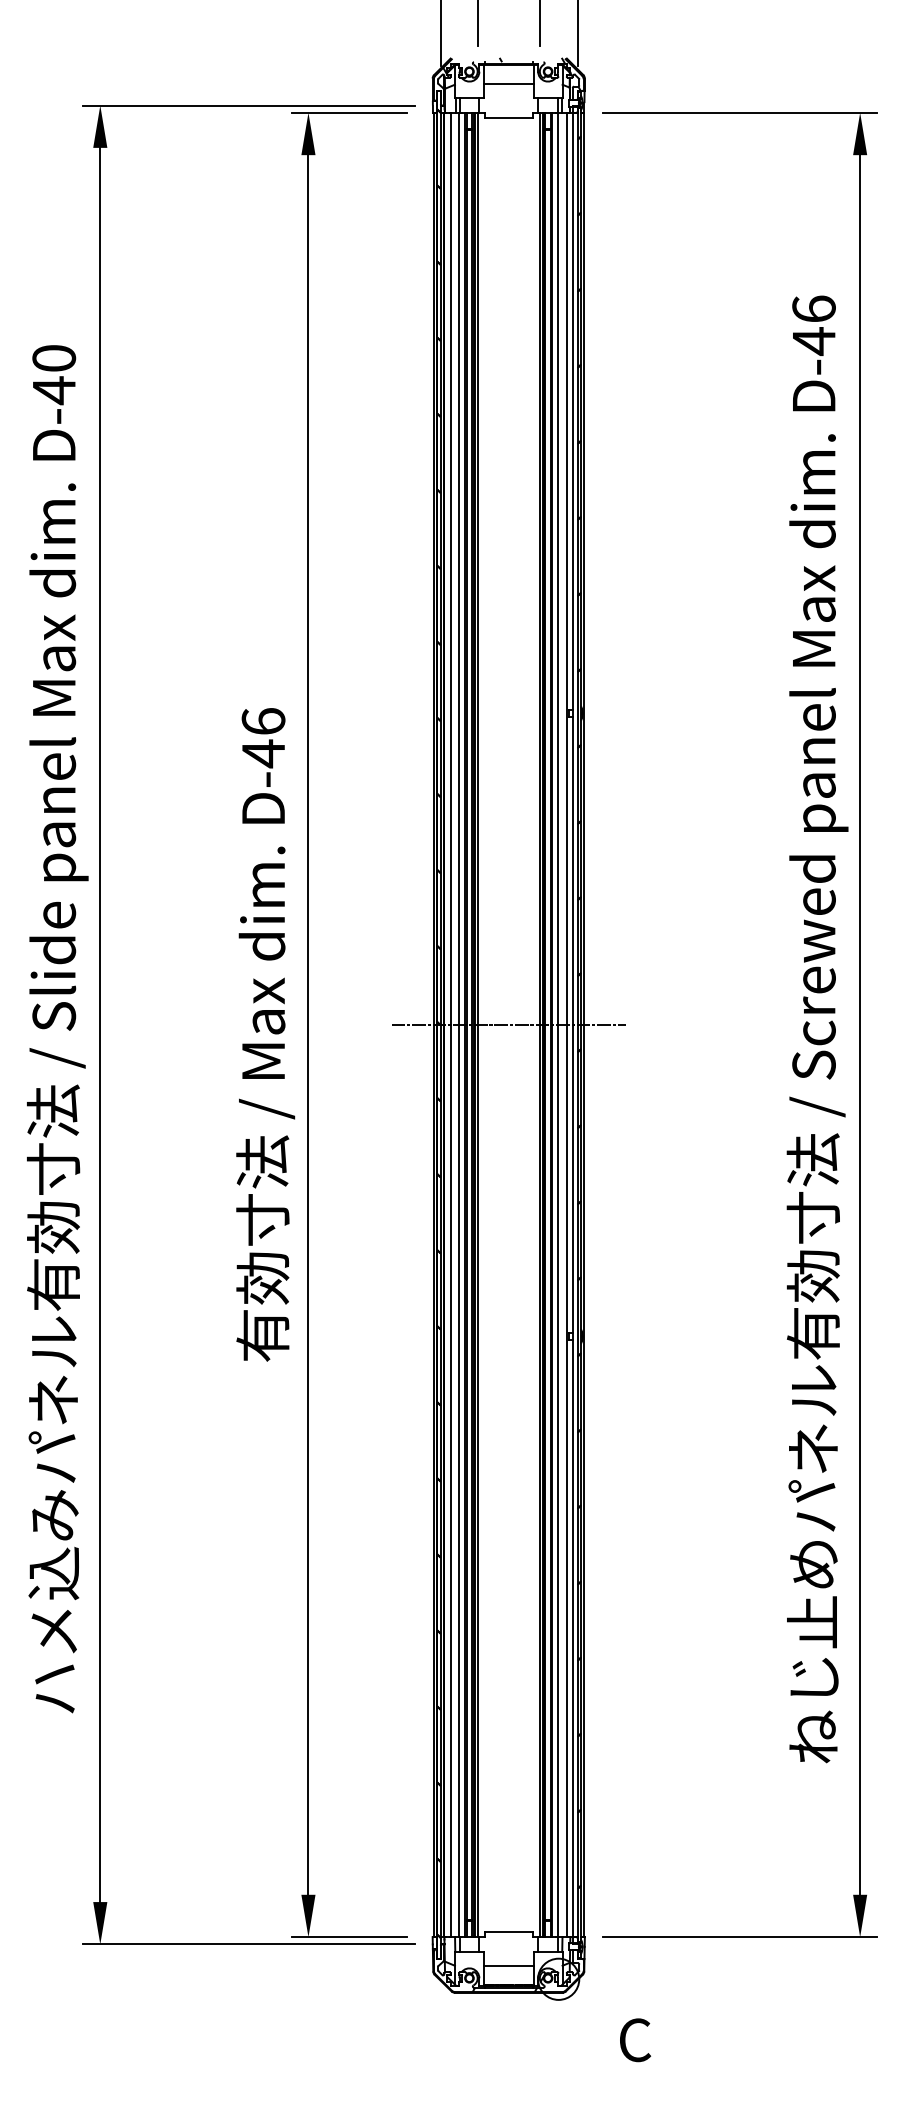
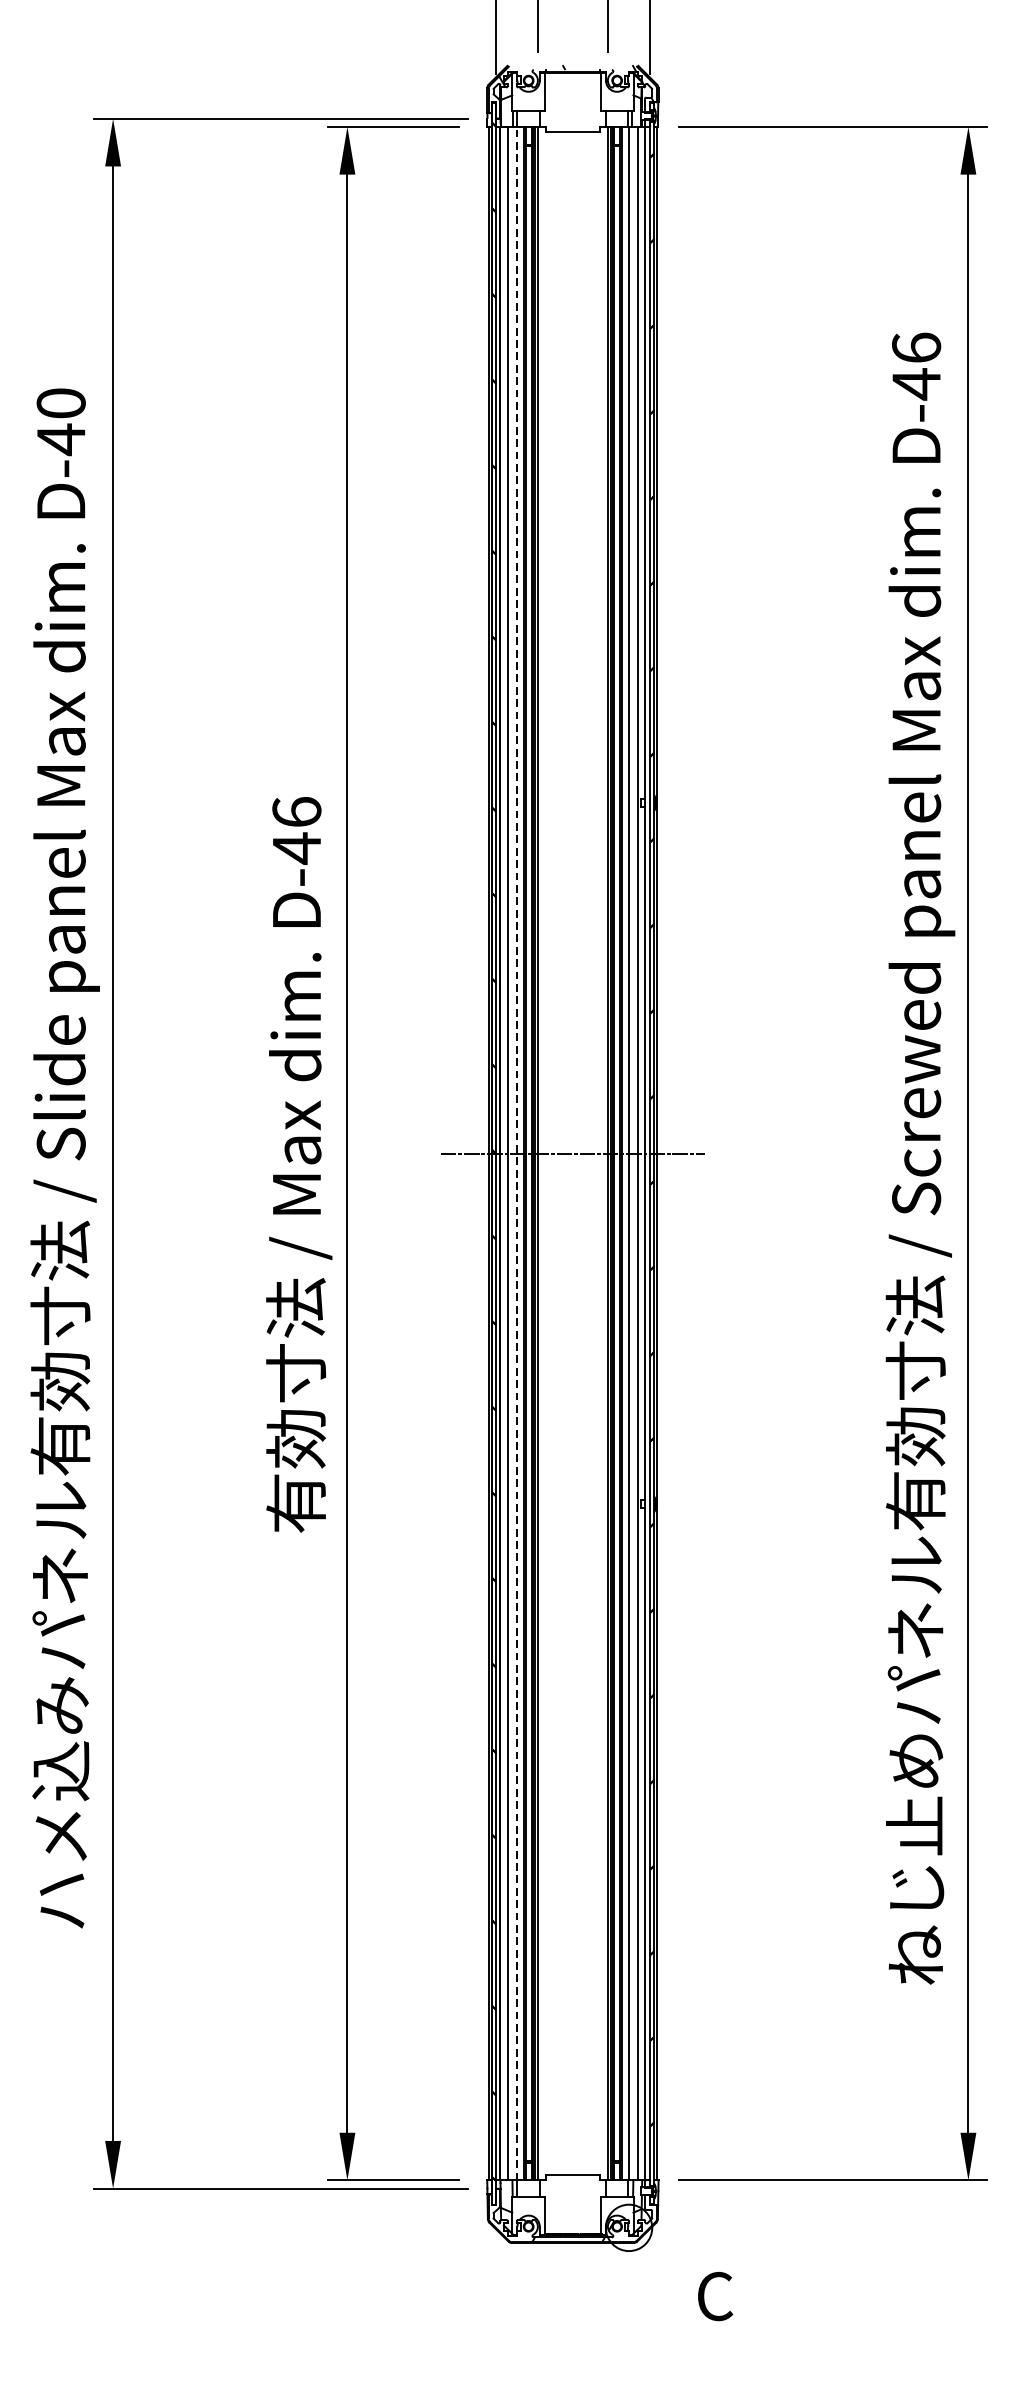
line: (508, 84) -> (572, 95), removed
line: (459, 1024) -> (517, 1153), solid -> dashed
line: (508, 1966) -> (572, 2213), removed

